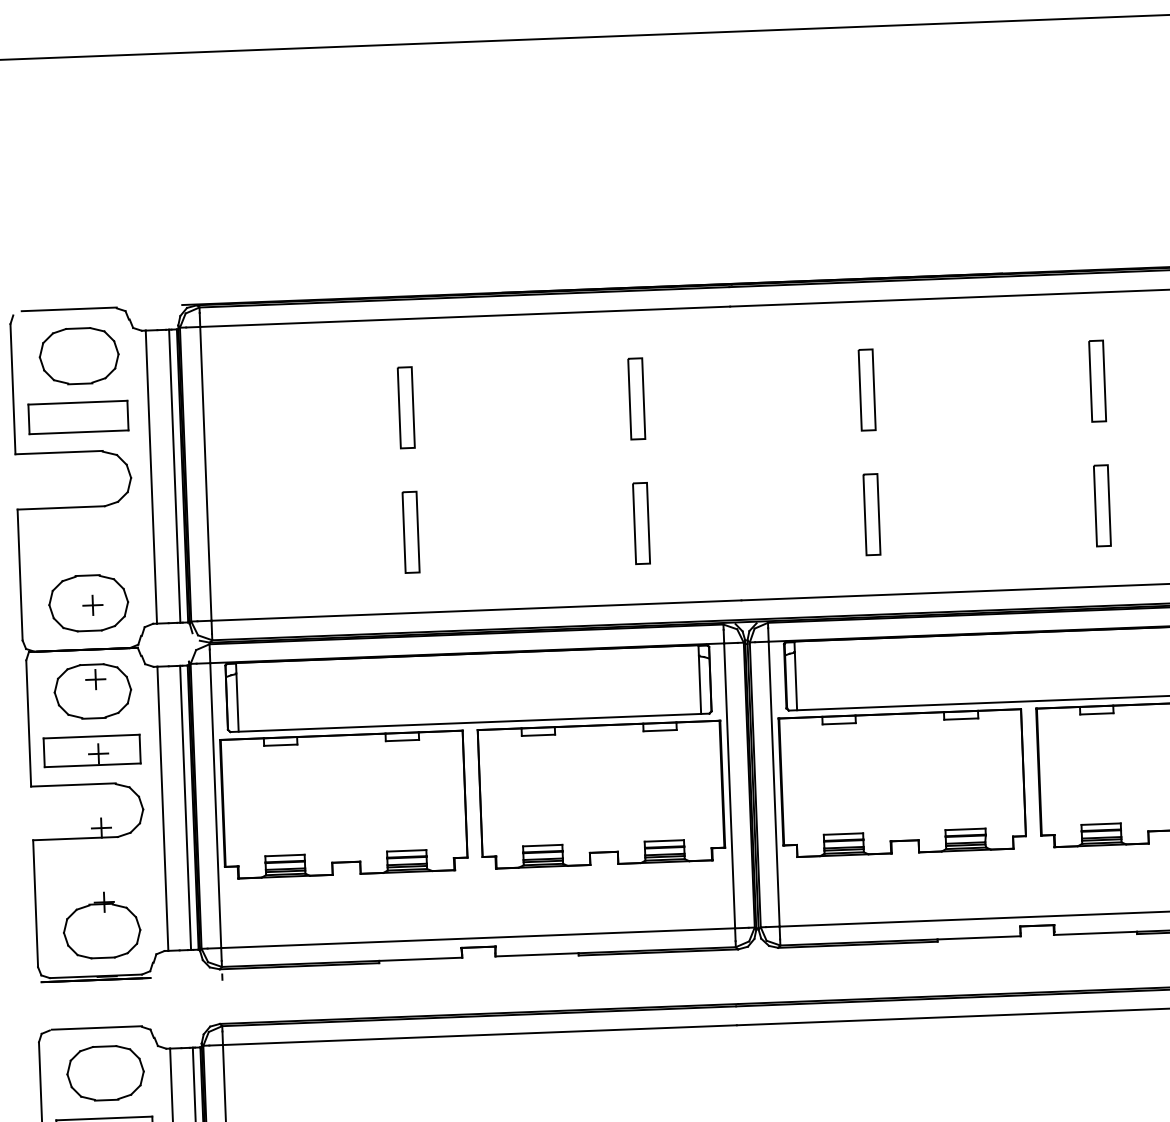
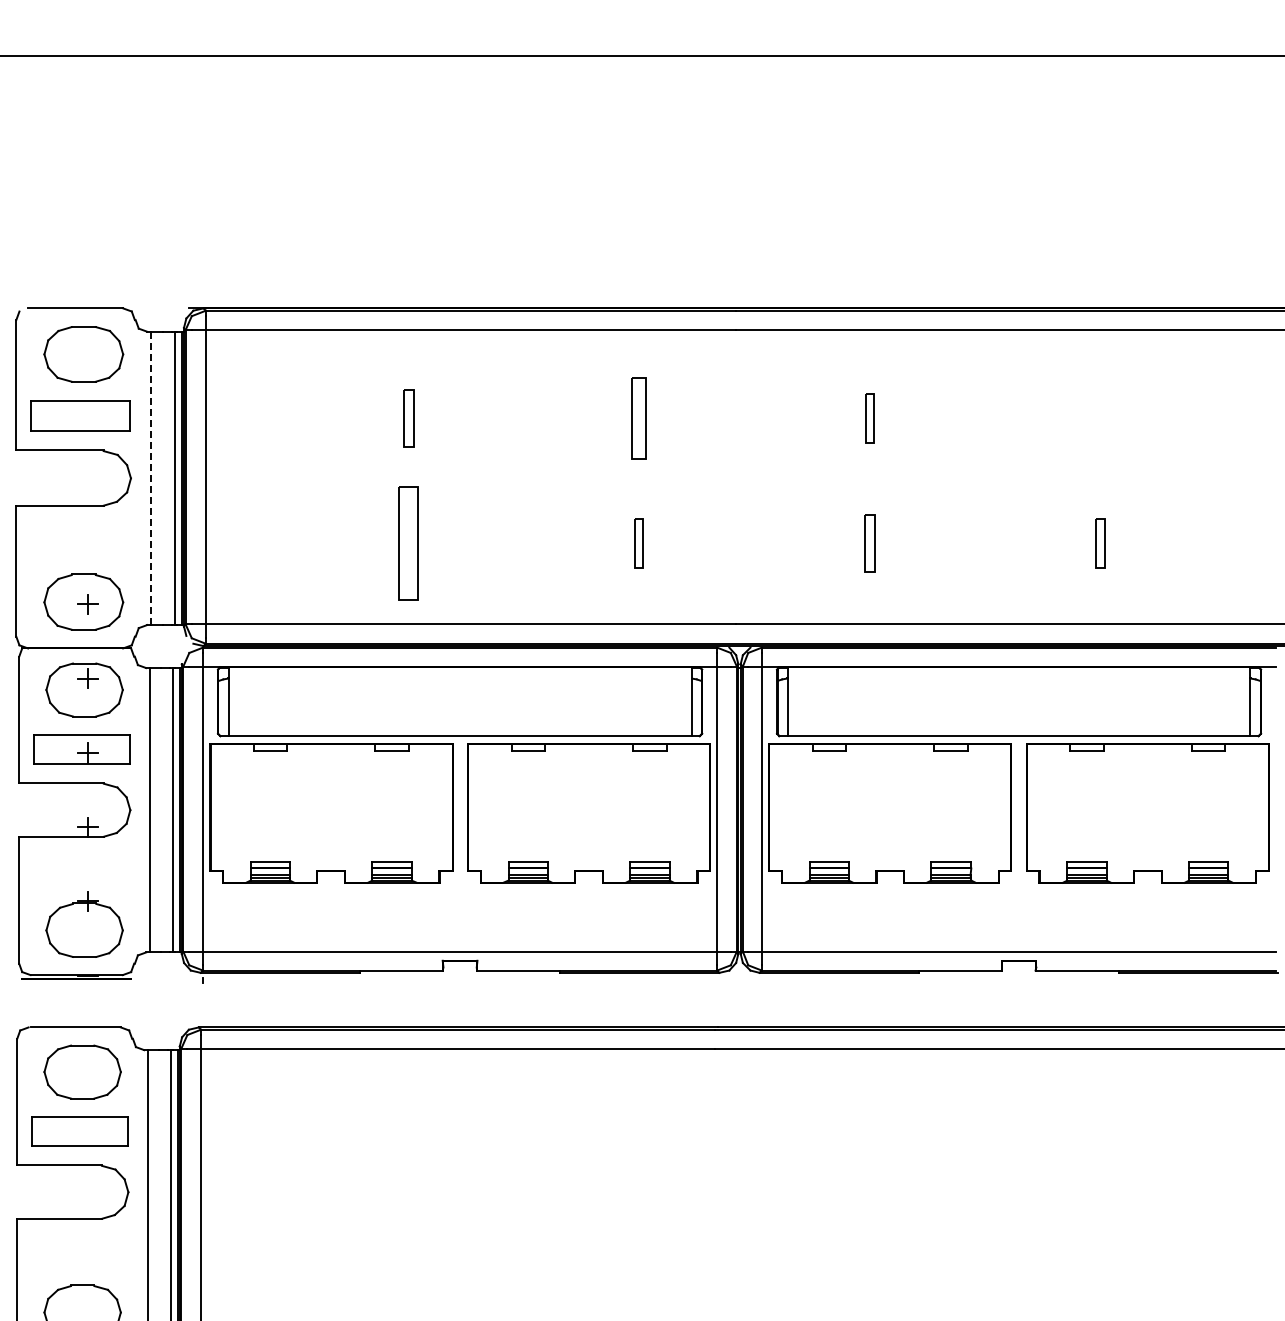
part: (1097, 380) -> (1100, 418), removed
part: (866, 389) -> (869, 418), size x0.6
part: (406, 407) -> (408, 418), size x0.7
line: (151, 477) -> (151, 478), solid -> dashed
part: (1102, 505) -> (1100, 543), size x0.6
part: (871, 514) -> (869, 543), size x0.7
part: (640, 523) -> (638, 543), size x0.6
part: (410, 532) -> (408, 543), size x1.4

